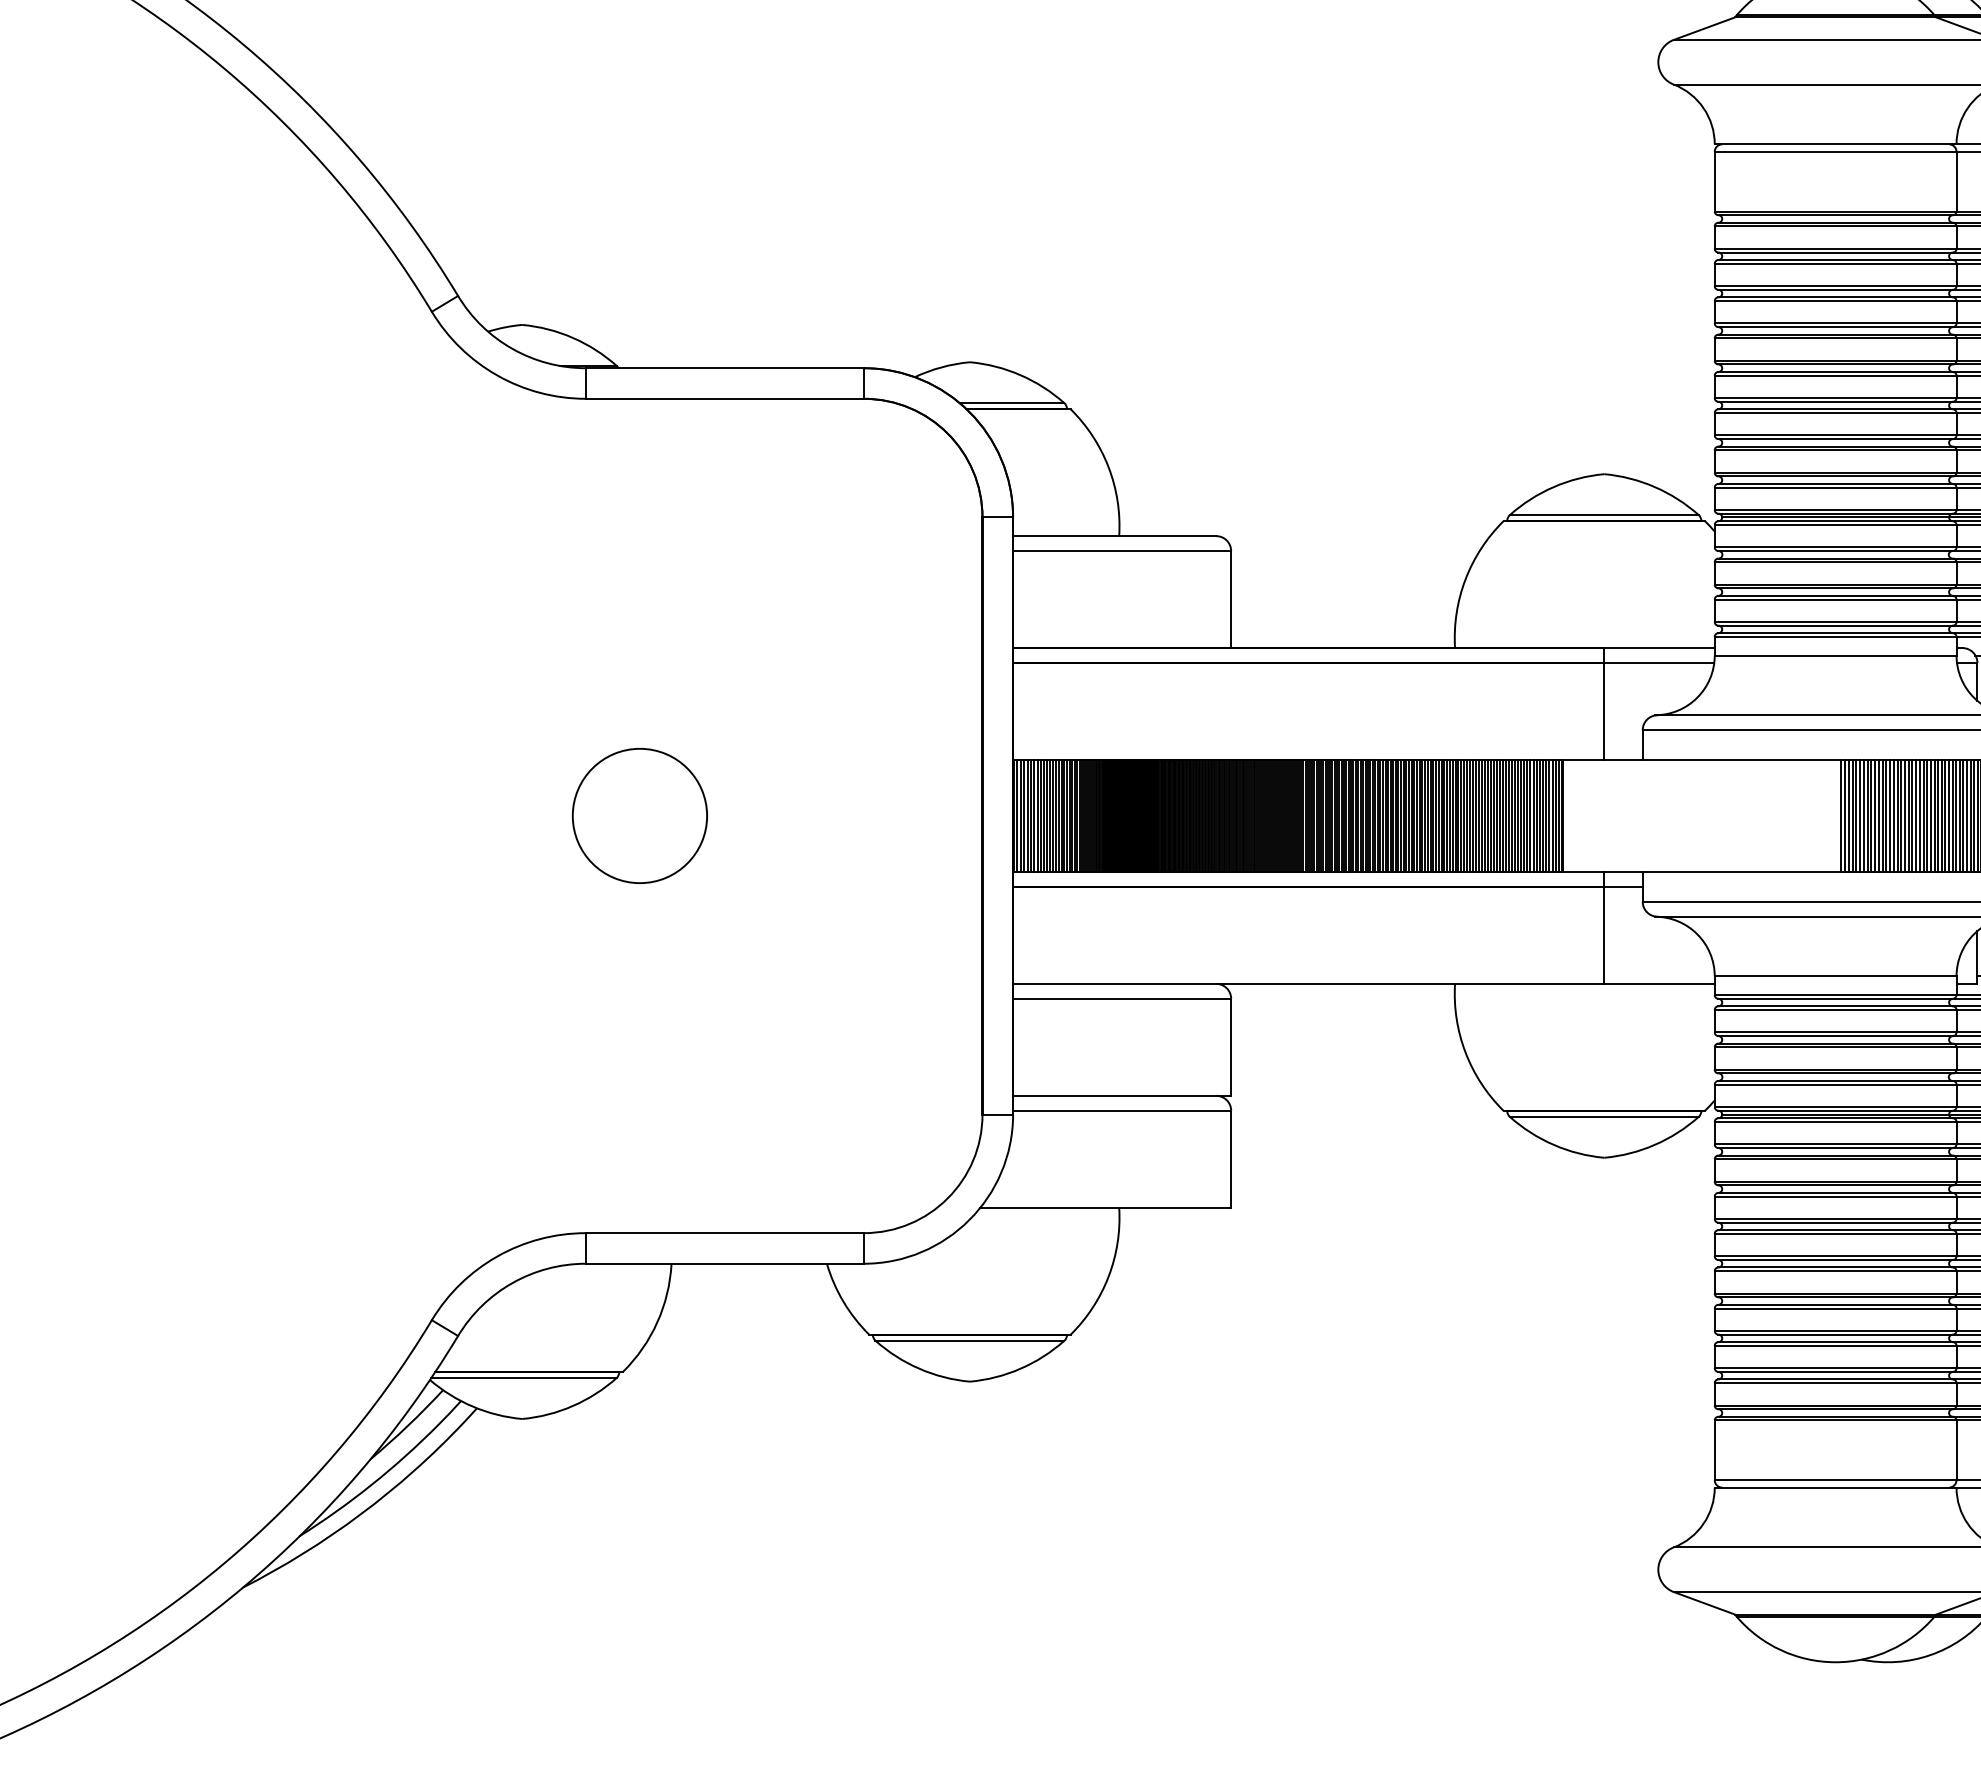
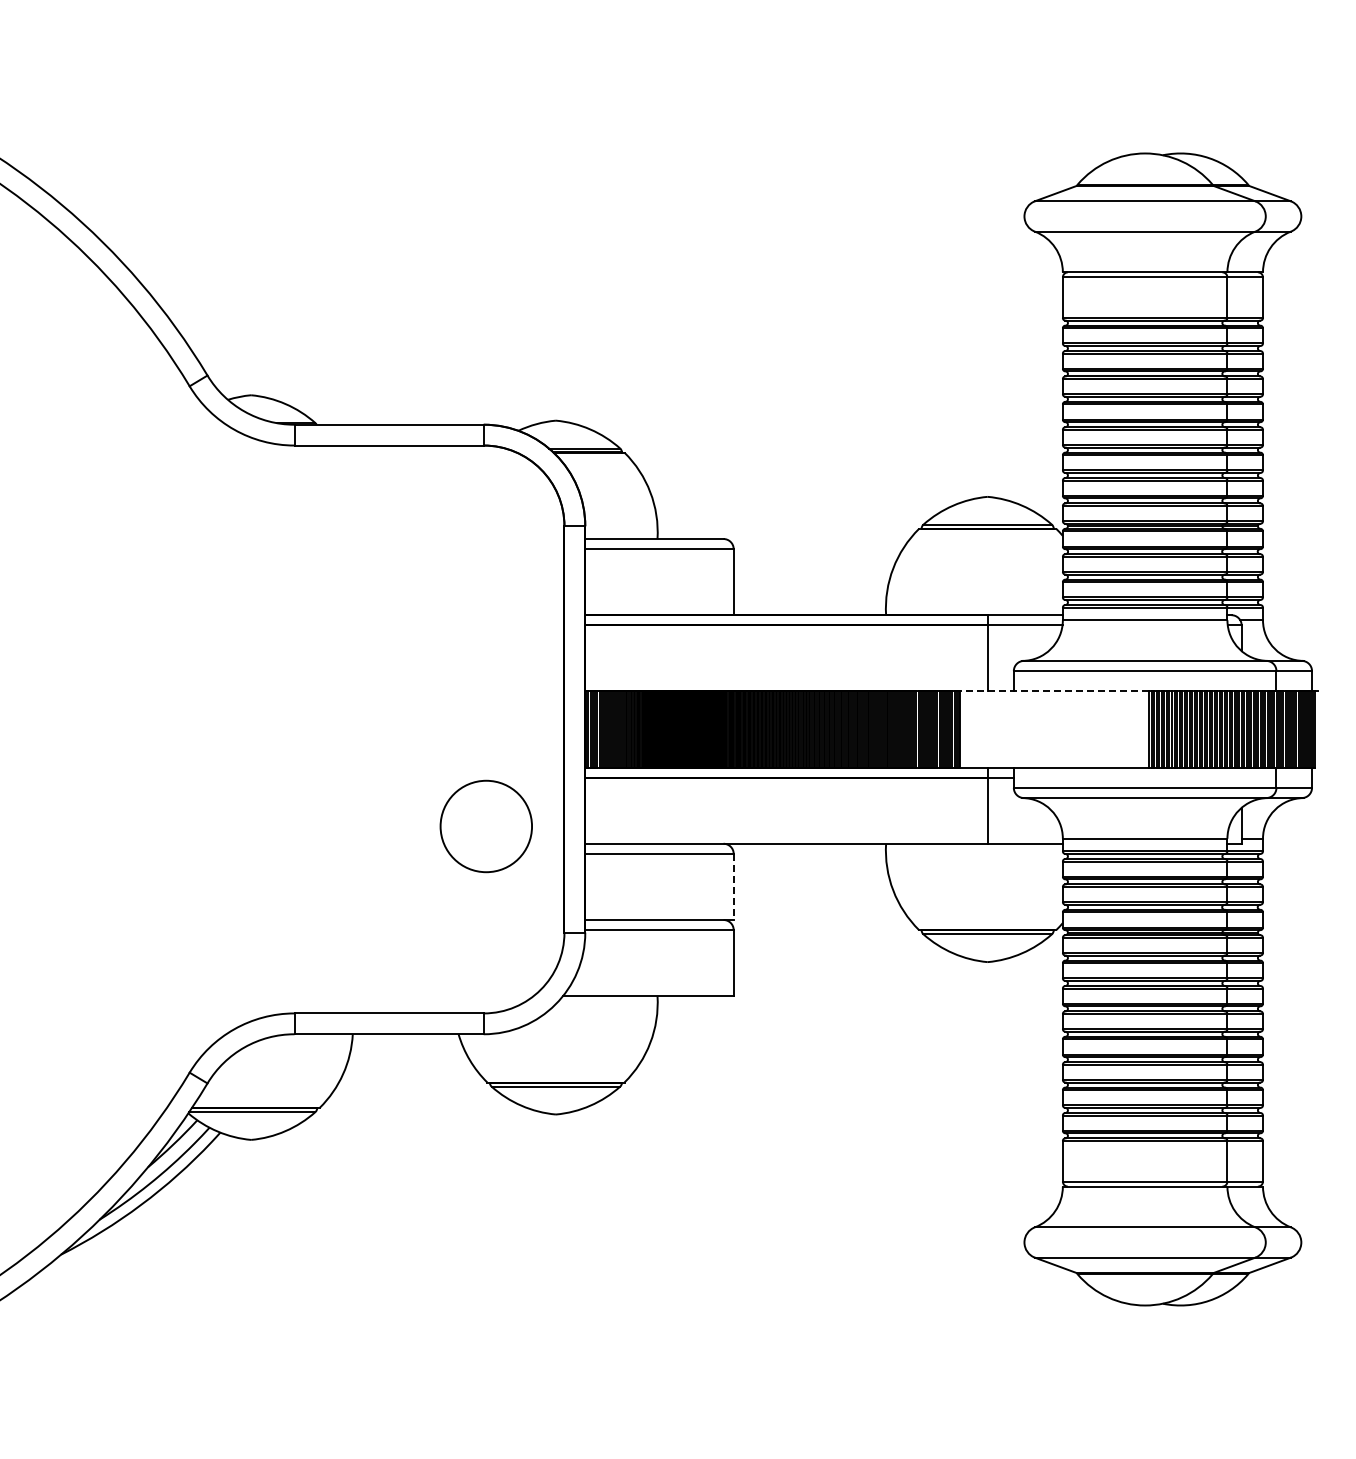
line: (1702, 760) -> (1054, 691), solid -> dashed
circle: (638, 815) -> (485, 826), moved
line: (1230, 1048) -> (733, 887), solid -> dashed

